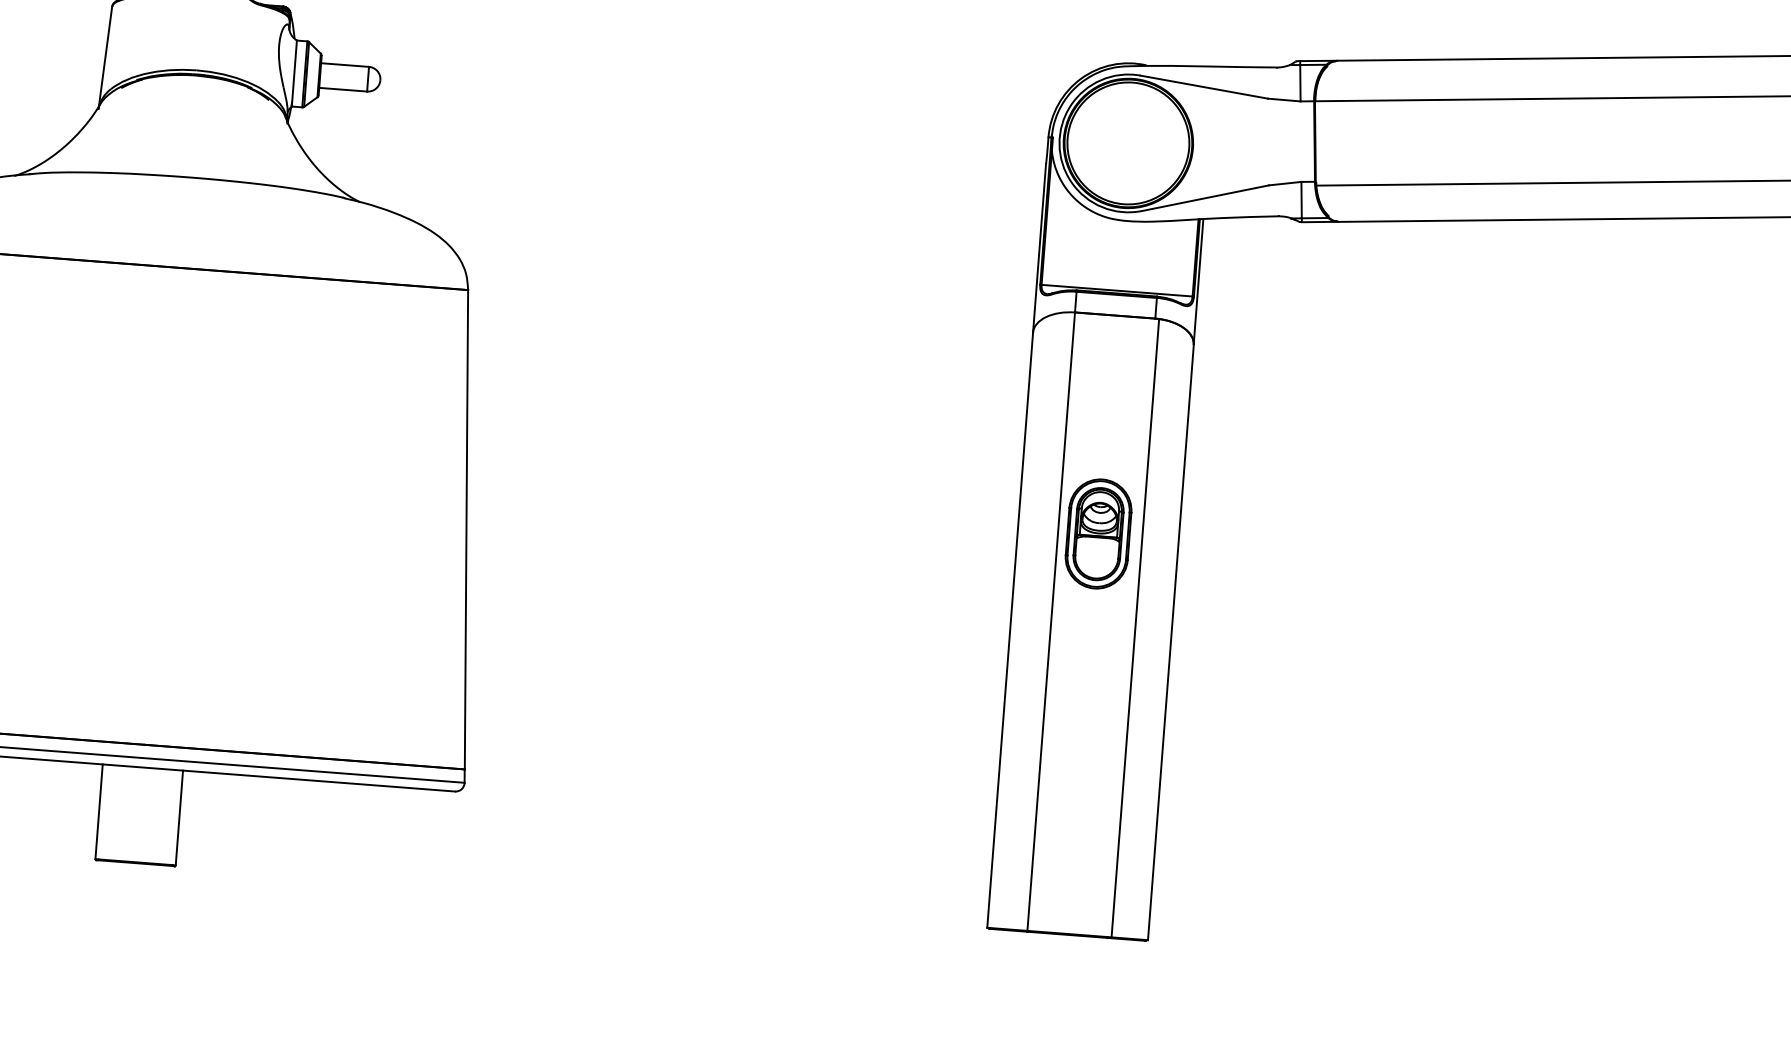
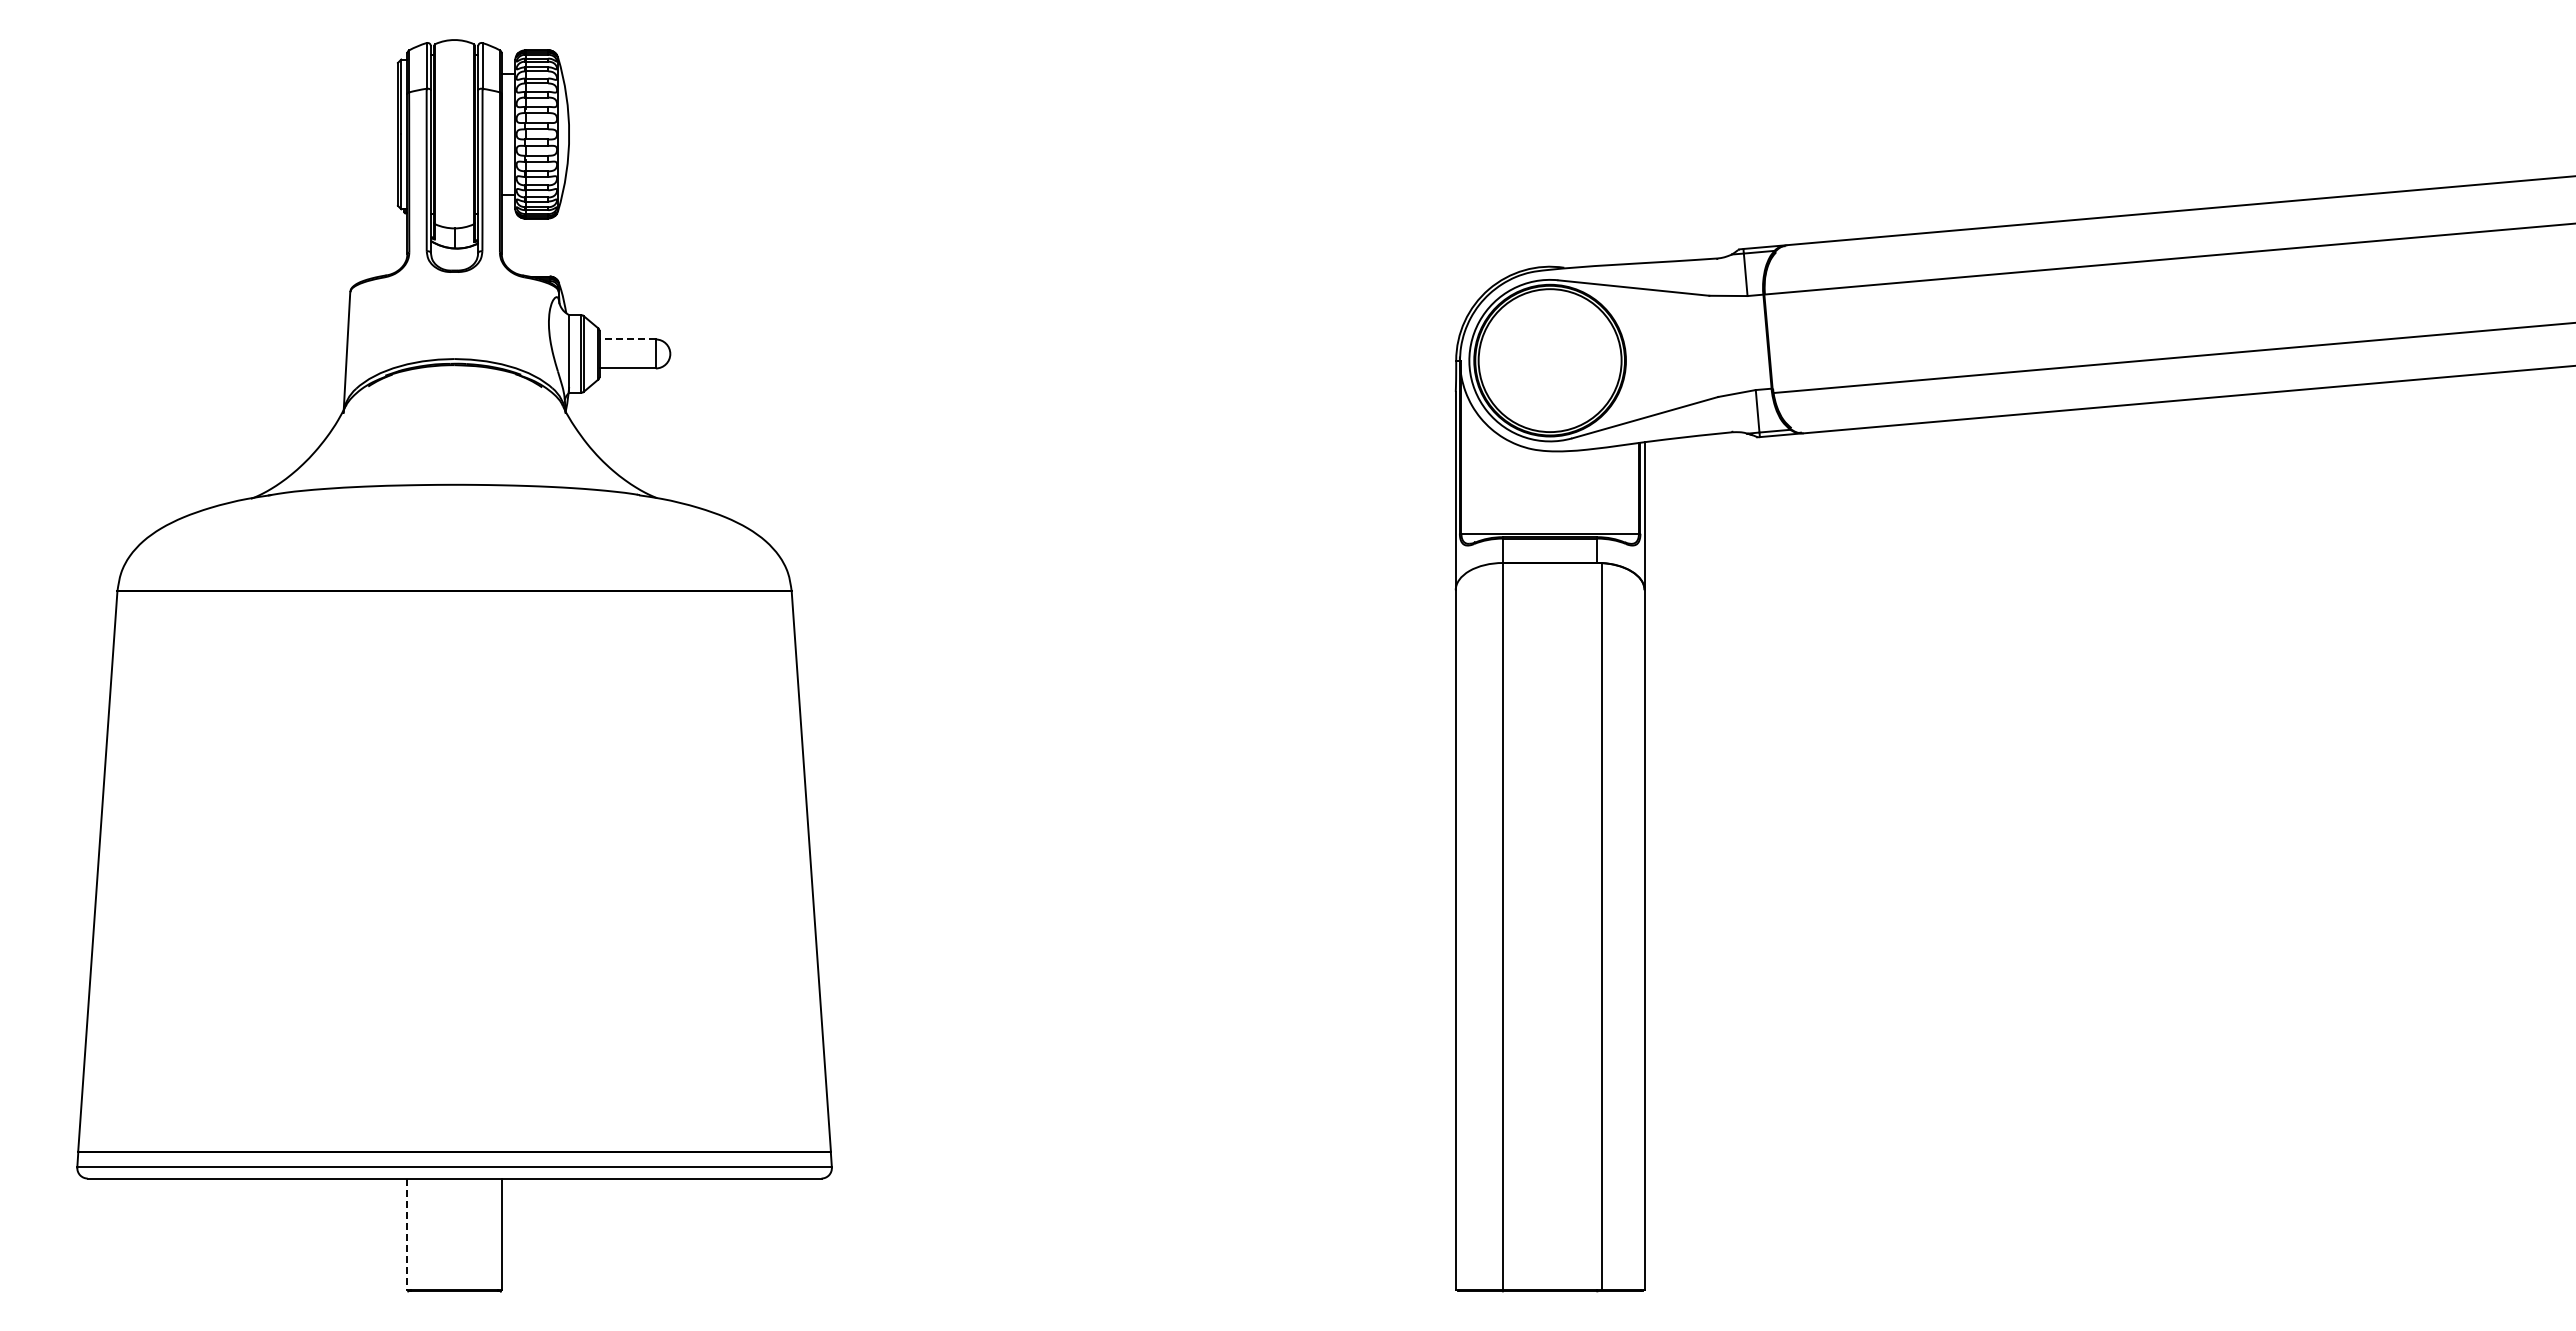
line: (344, 65) -> (627, 339), solid -> dashed
part: (1098, 533) -> (1550, 819), removed
line: (99, 812) -> (407, 1234), solid -> dashed

